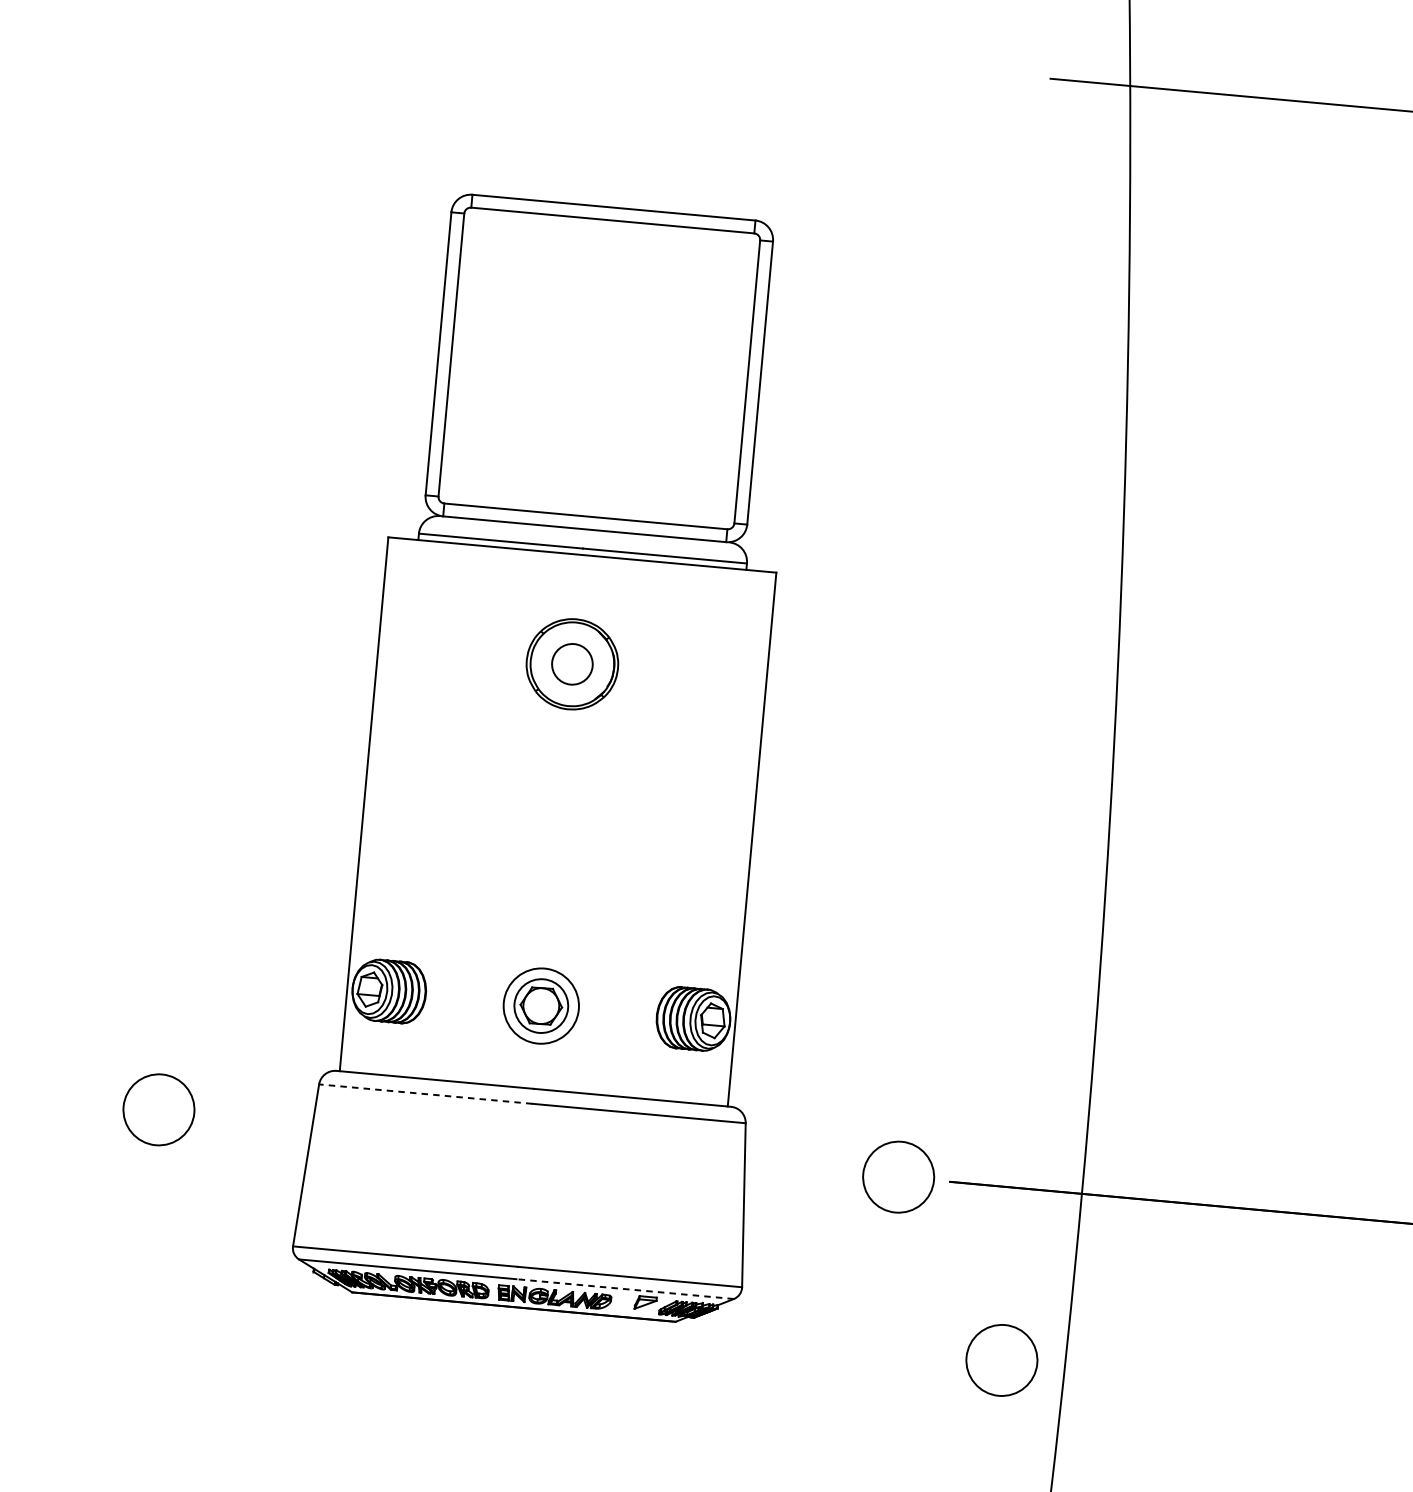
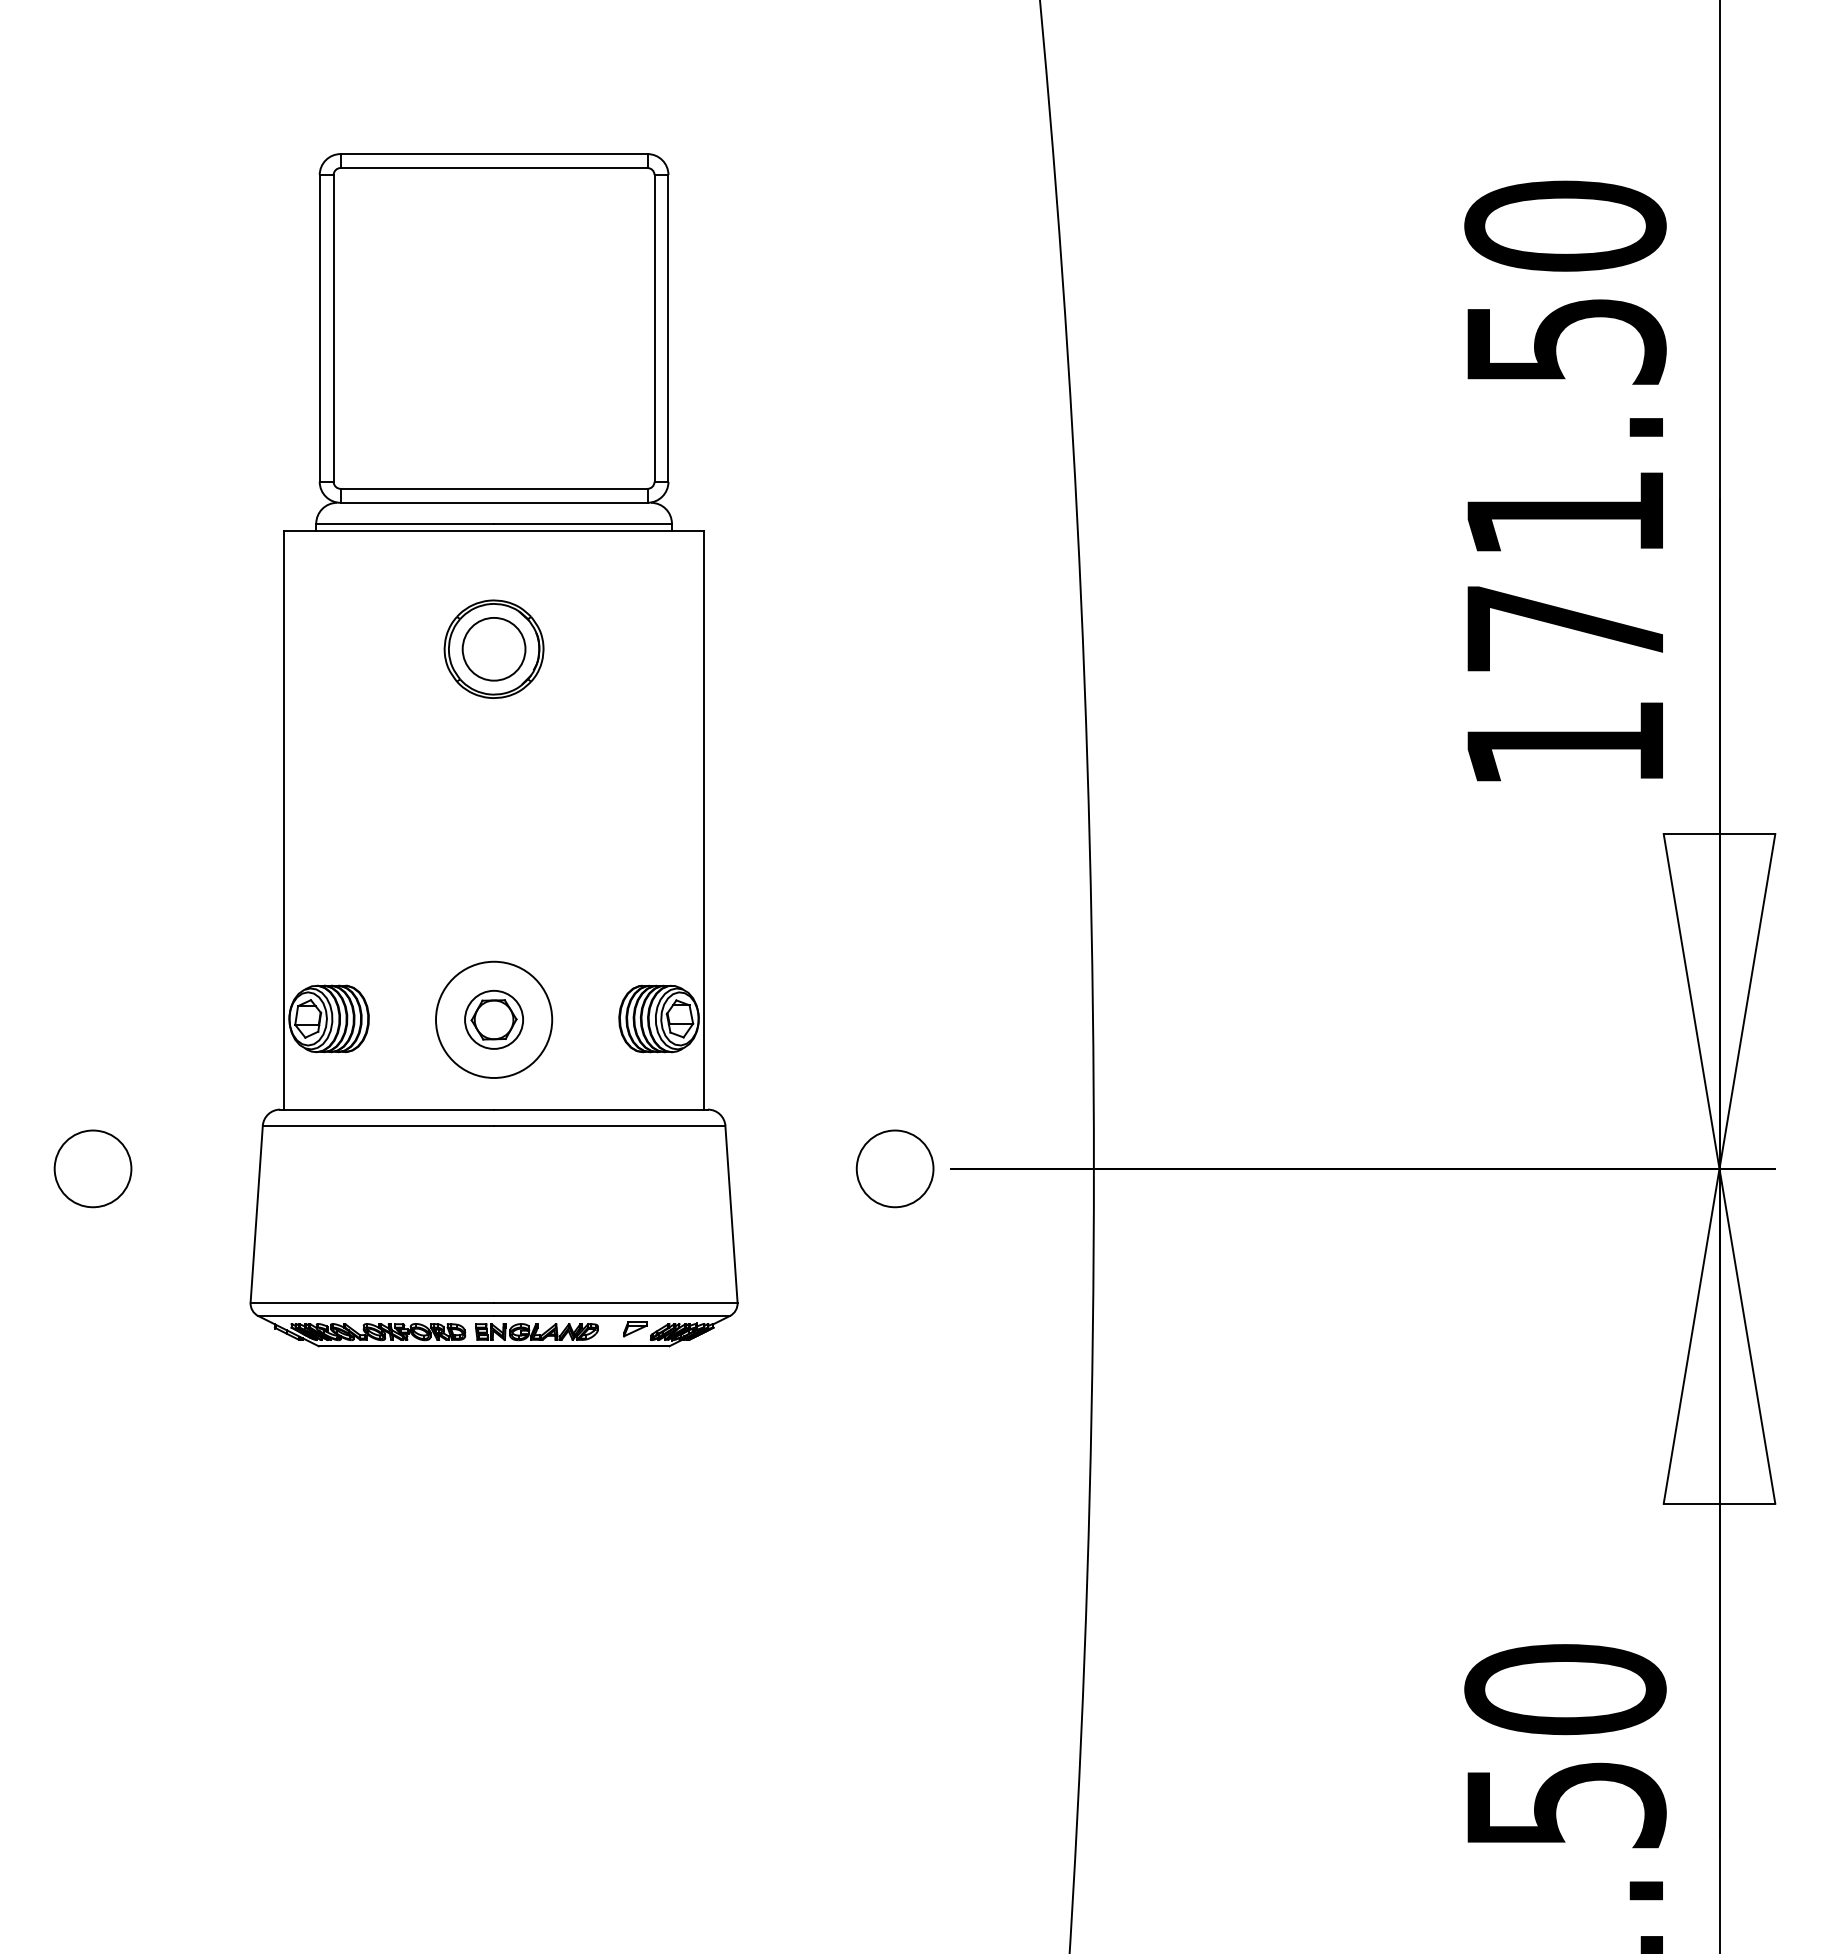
circle: (571, 663) -> (493, 648), size x1.43
circle: (540, 1005) -> (493, 1019), size x1.43
line: (425, 1093) -> (378, 1125), dashed -> solid
line: (625, 1289) -> (612, 1316), dashed -> solid
circle: (1001, 1360) -> (1023, 1355), removed

